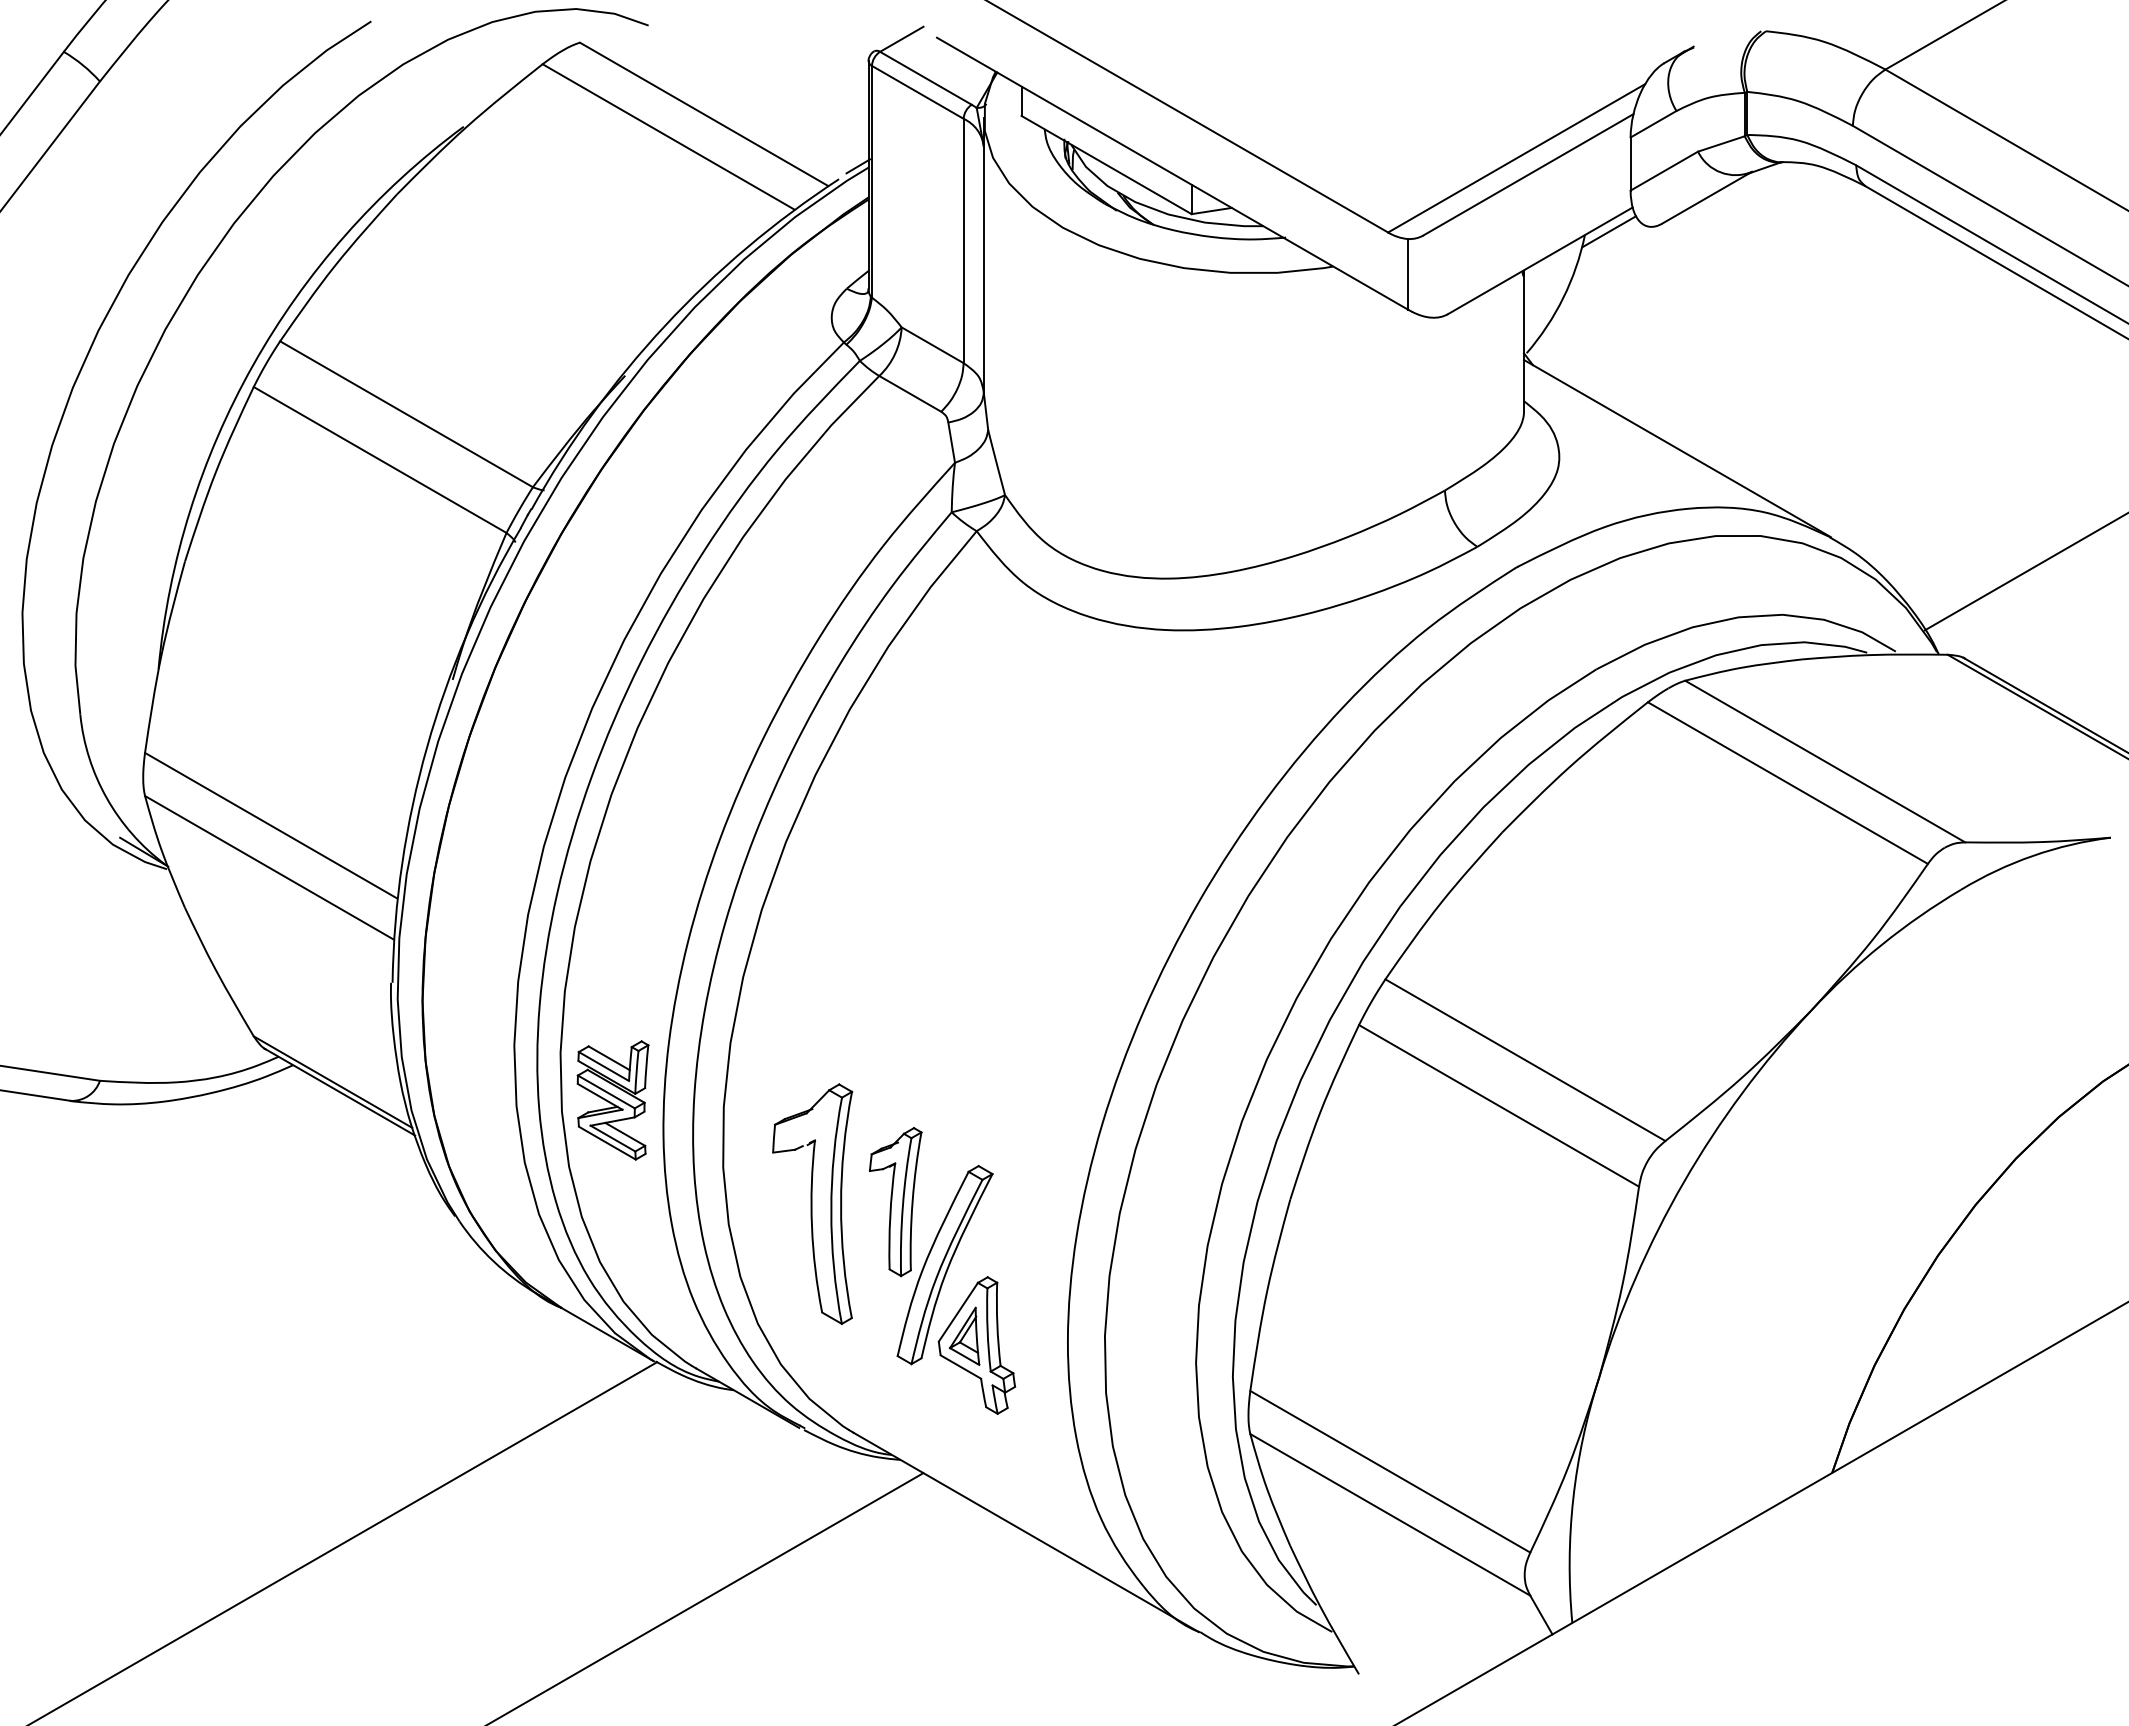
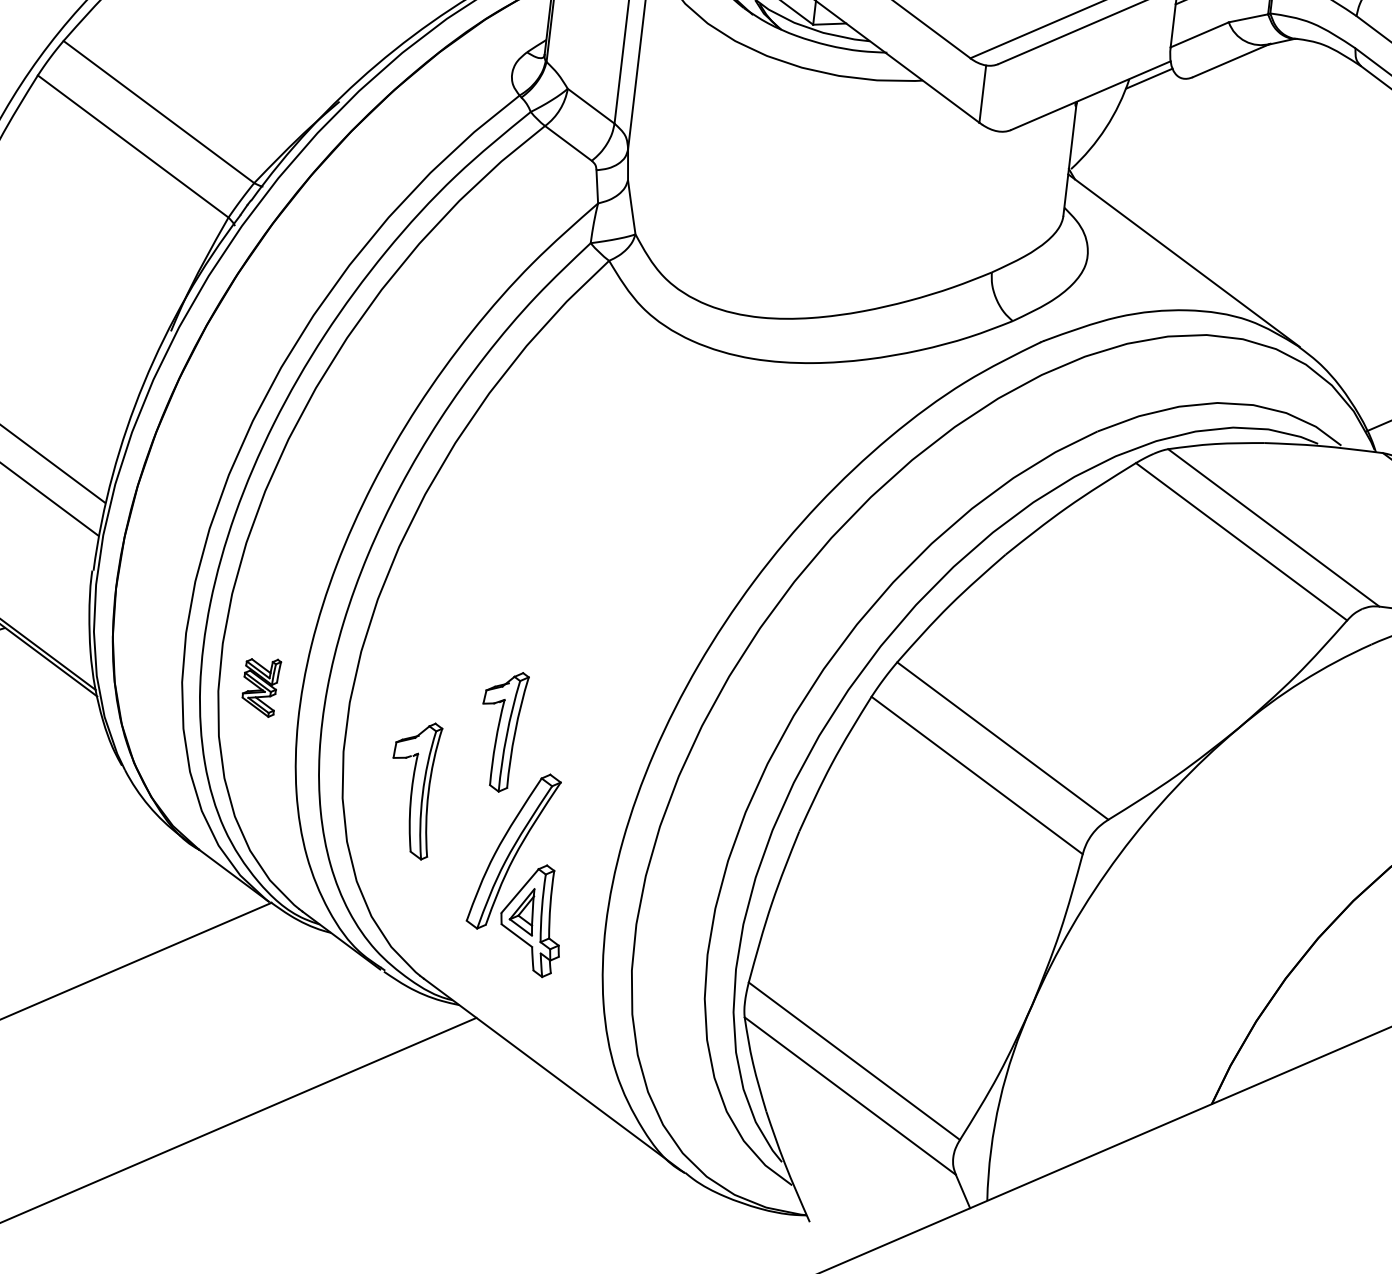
part: (612, 1100) -> (260, 686), size x0.6
part: (895, 1202) -> (501, 731), moved
part: (812, 1203) -> (412, 789), size x0.7

